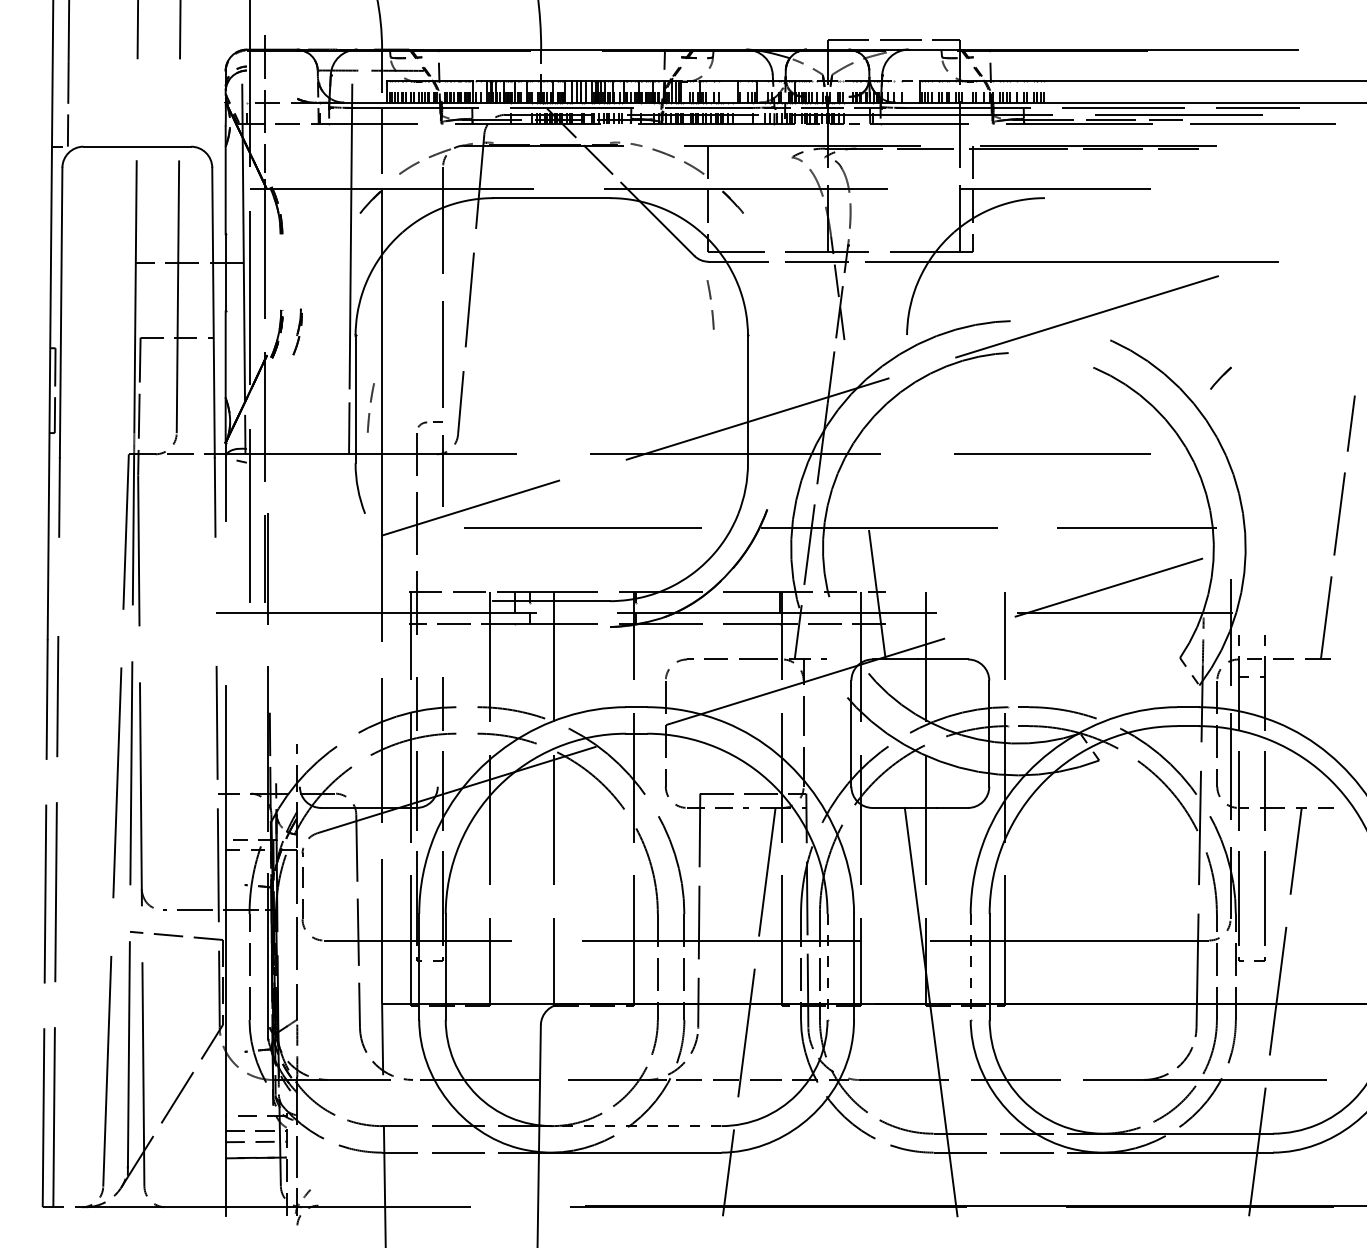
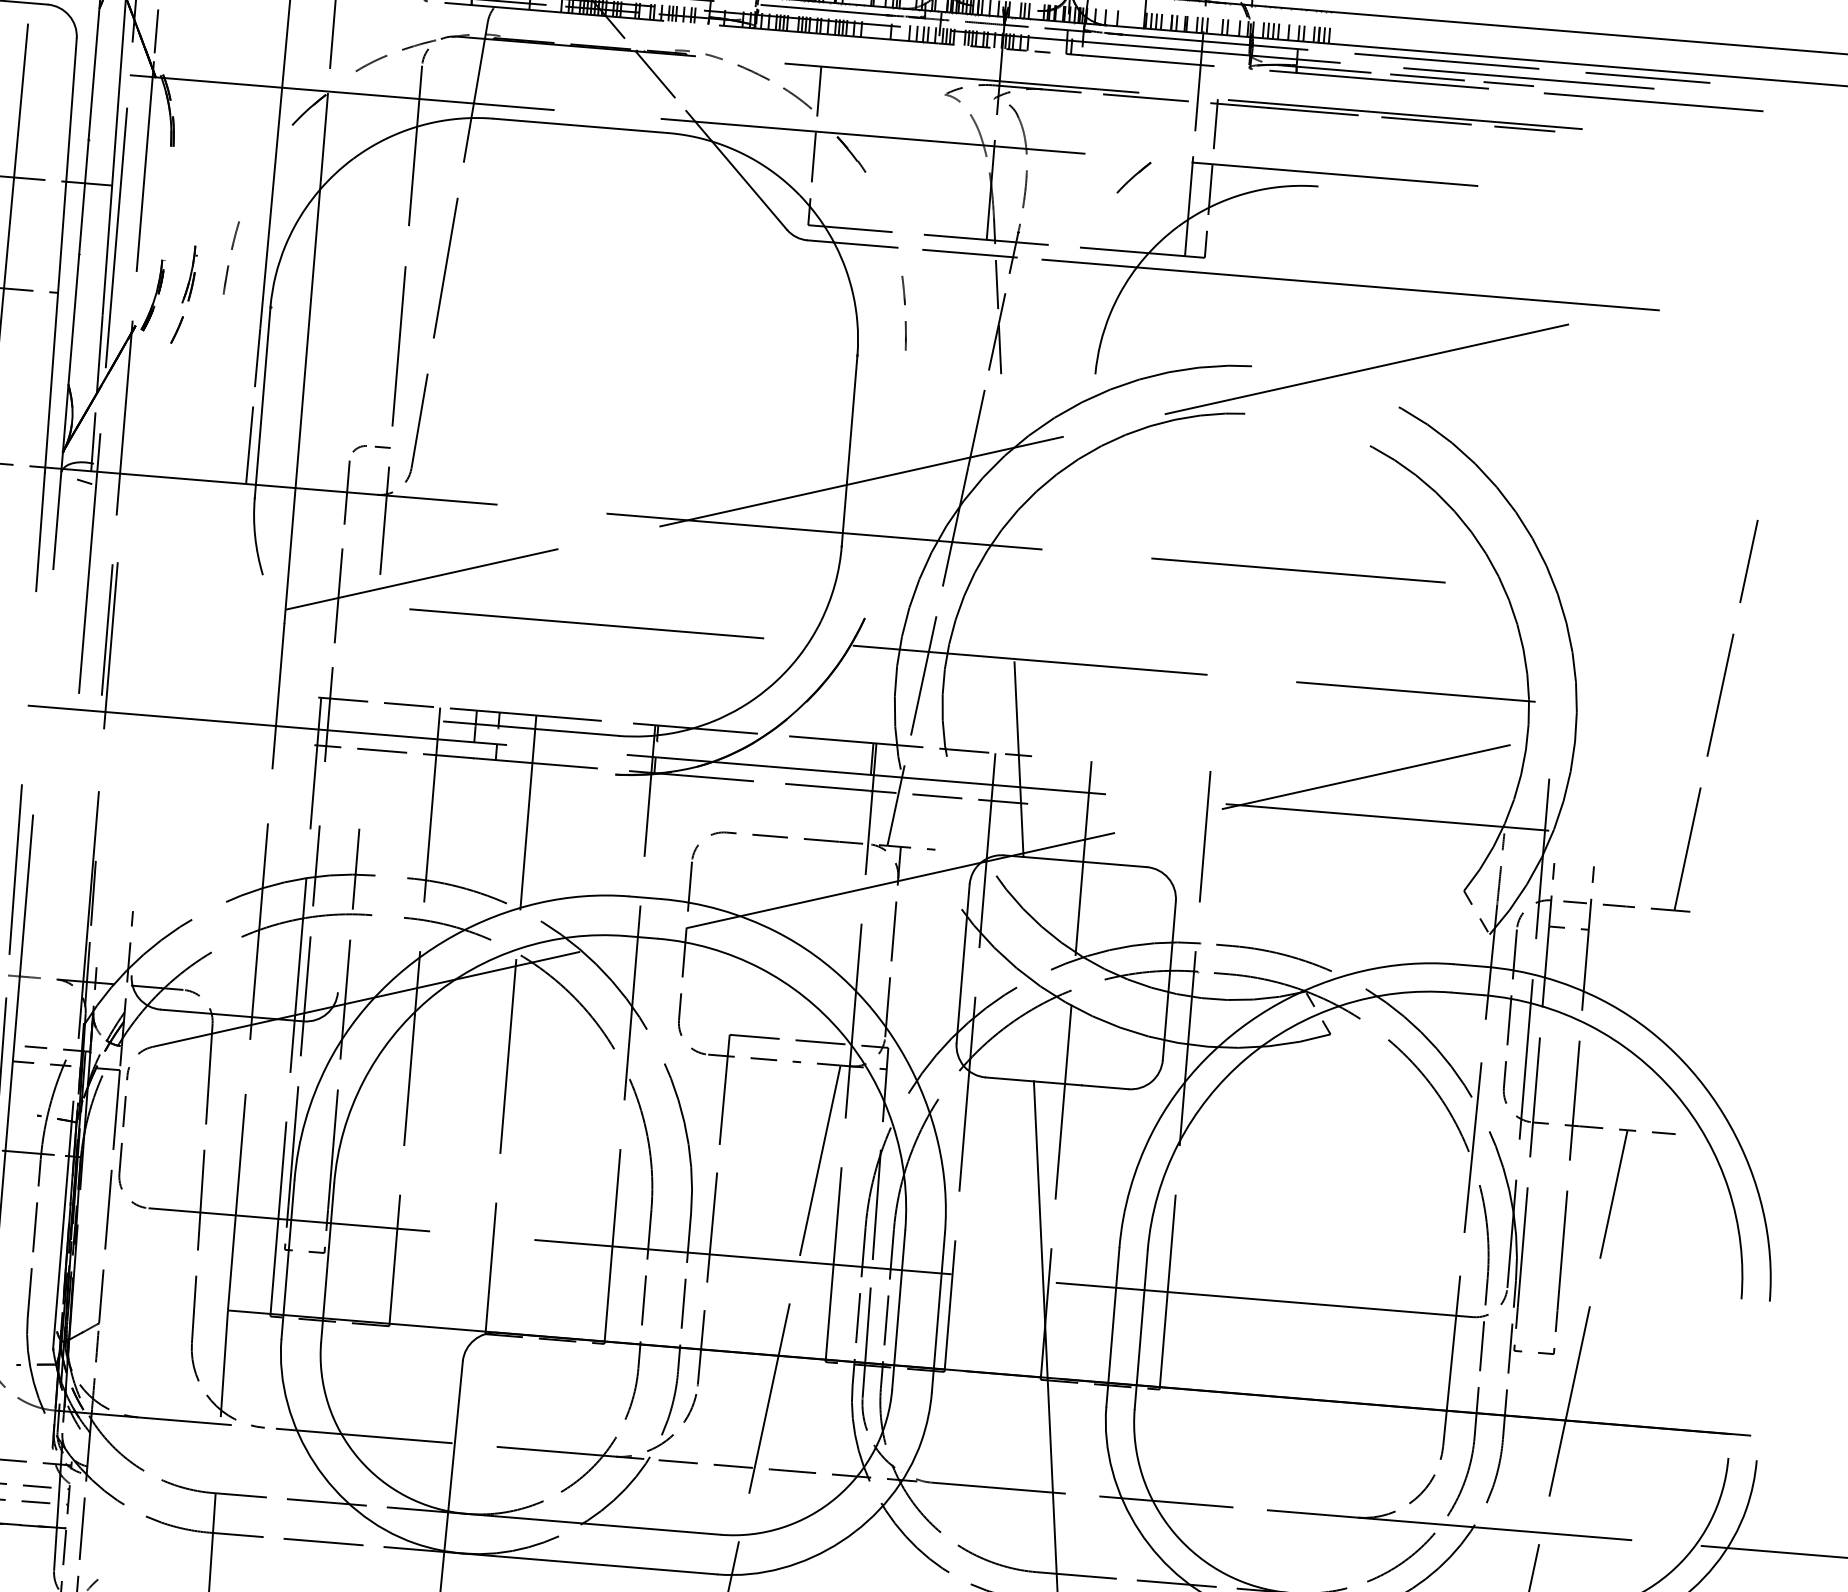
curve: (710, 299) -> (904, 305), moved
part: (297, 331) -> (184, 294), size x1.43
line: (1220, 377) -> (1133, 176), moved
curve: (370, 402) -> (231, 249), moved
line: (827, 967) -> (898, 1310), dashed -> solid
line: (970, 967) -> (1112, 1328), dashed -> solid
line: (636, 1126) -> (593, 1524), dashed -> solid

